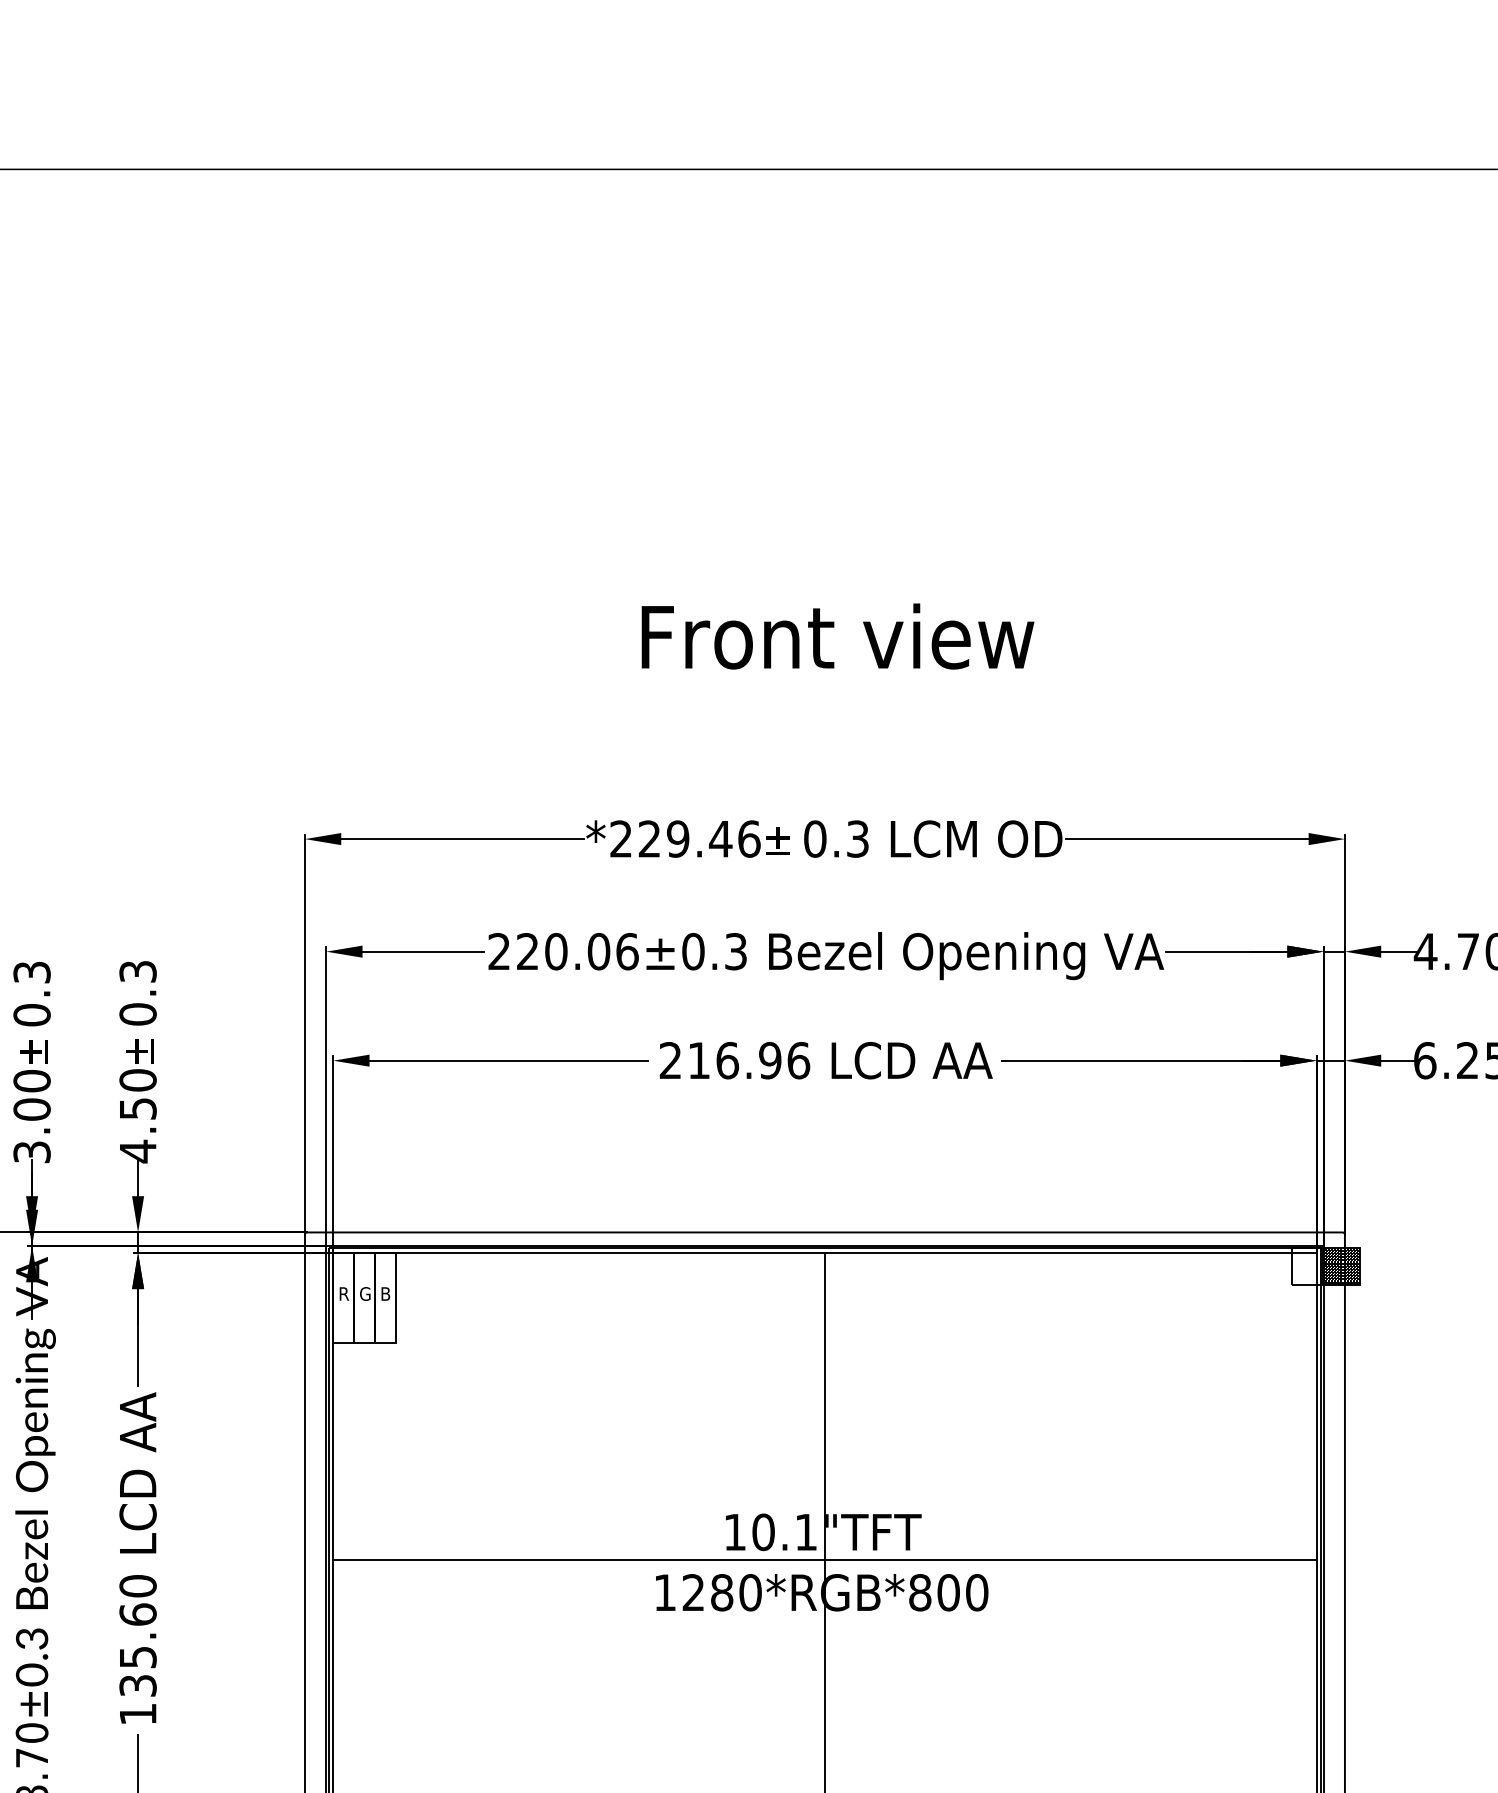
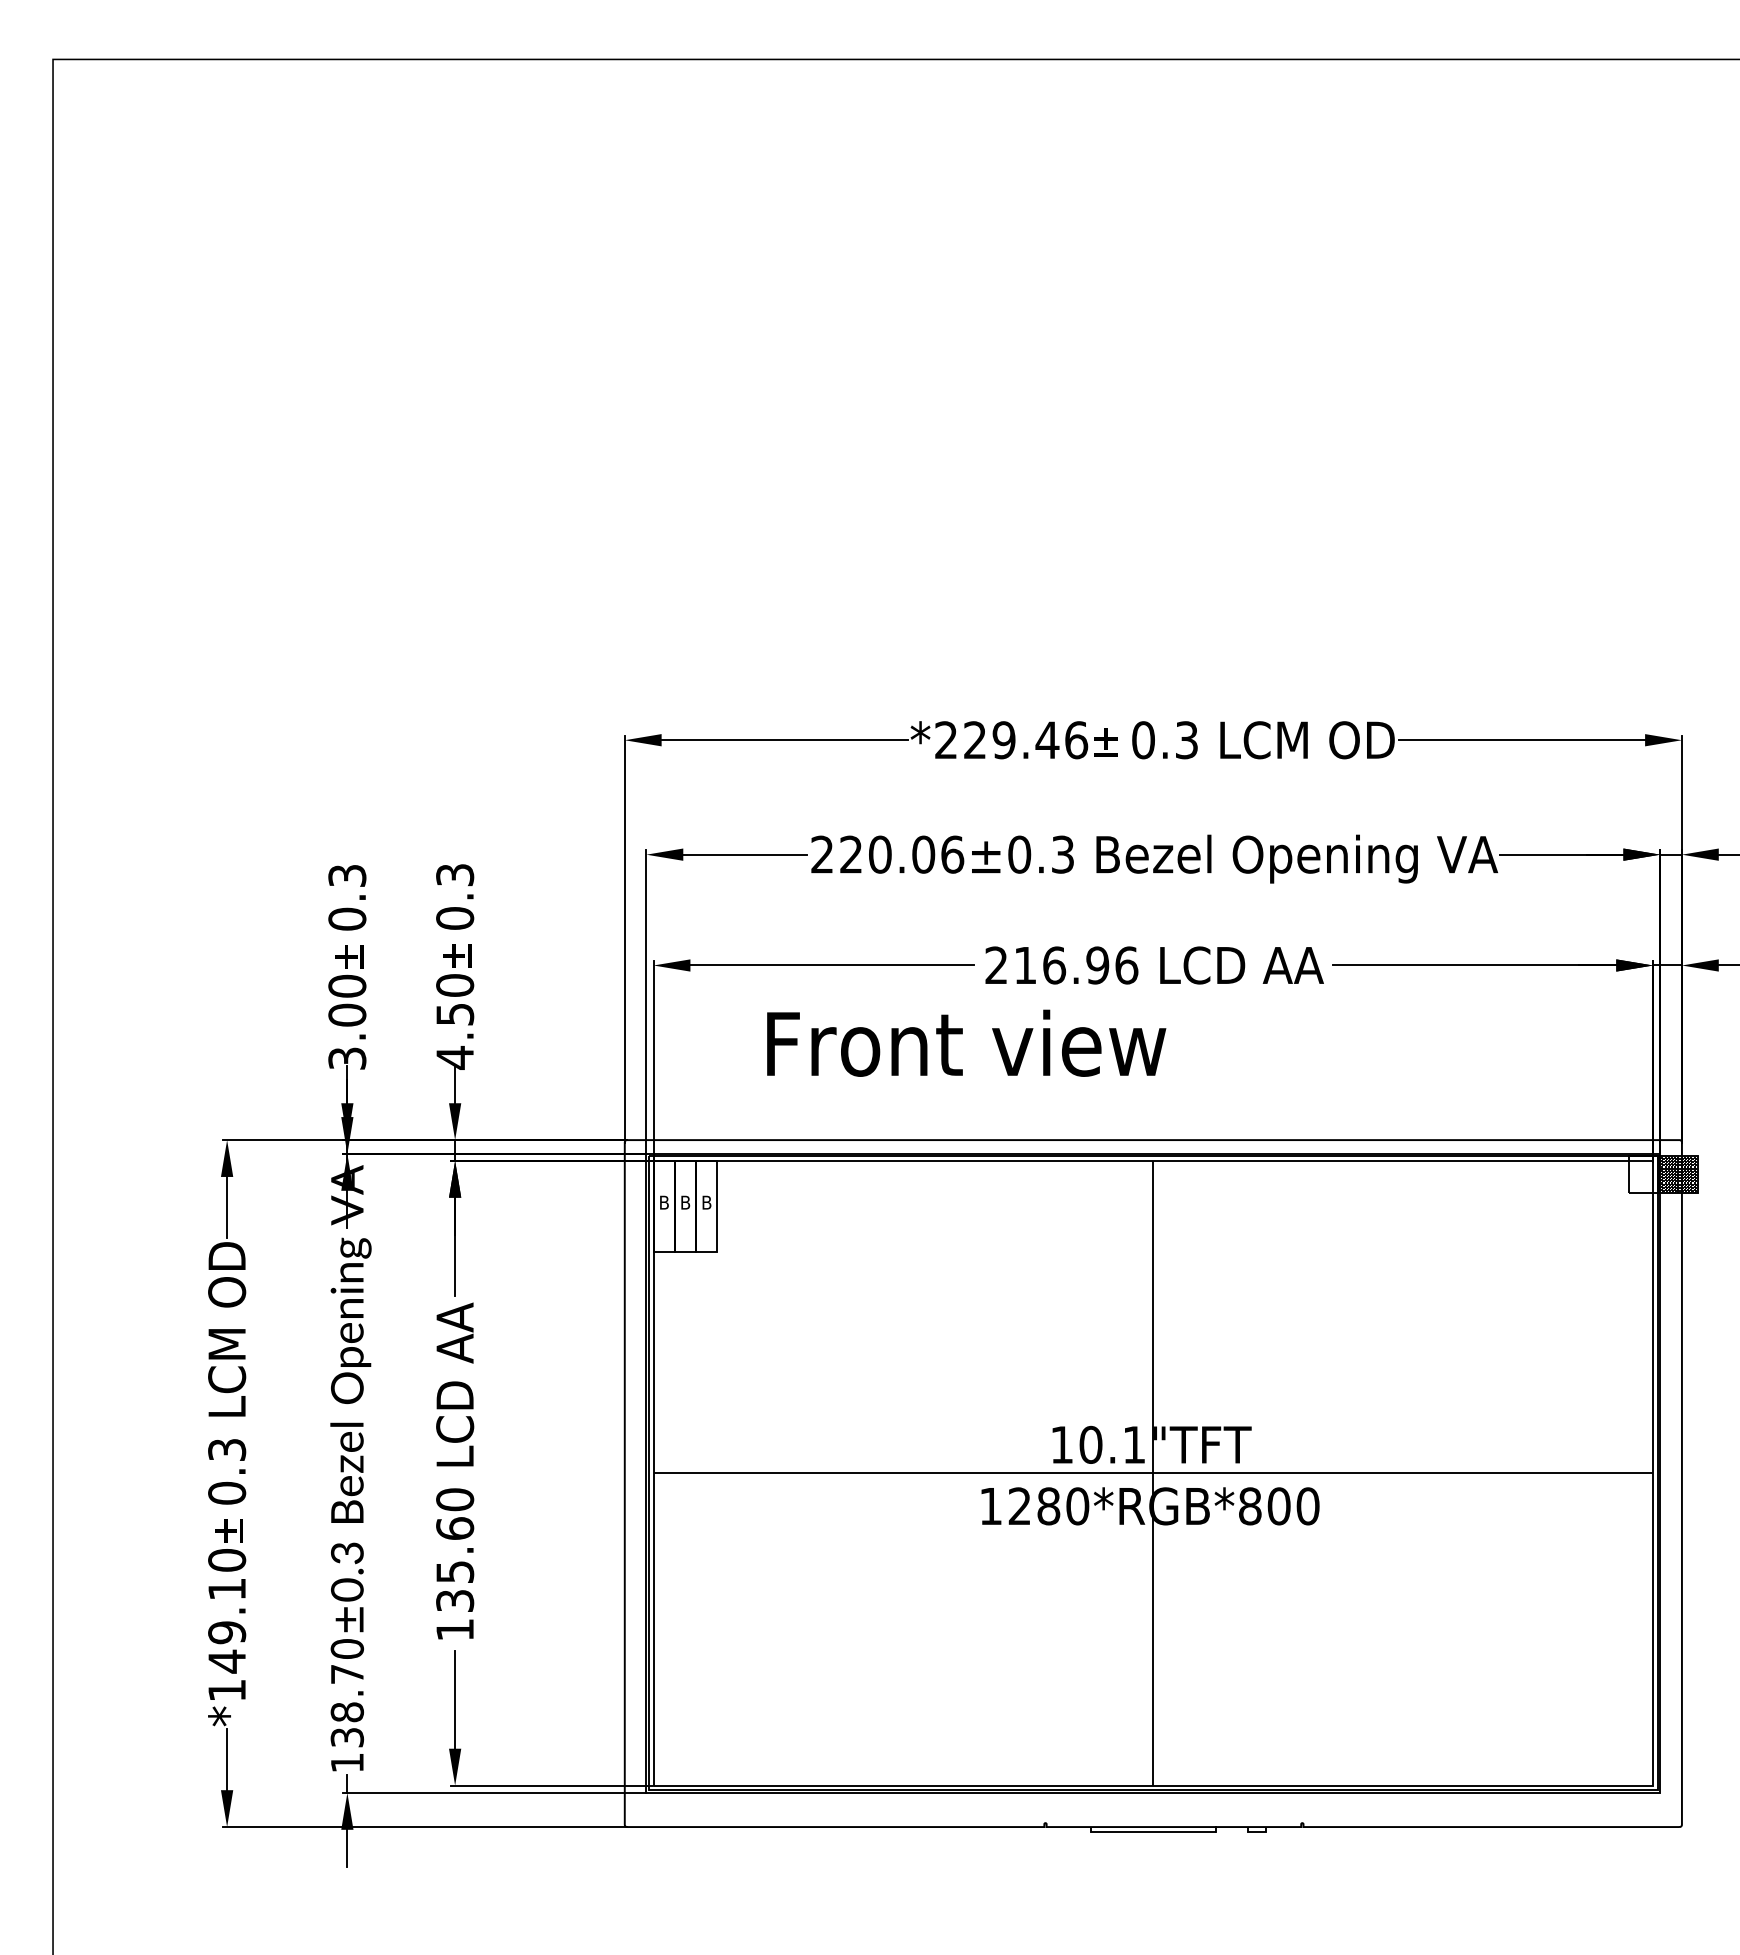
text: (837, 635) -> (966, 1042), moved
text: (345, 1293) -> (665, 1202), R -> B
text: (364, 1293) -> (685, 1202), G -> B

